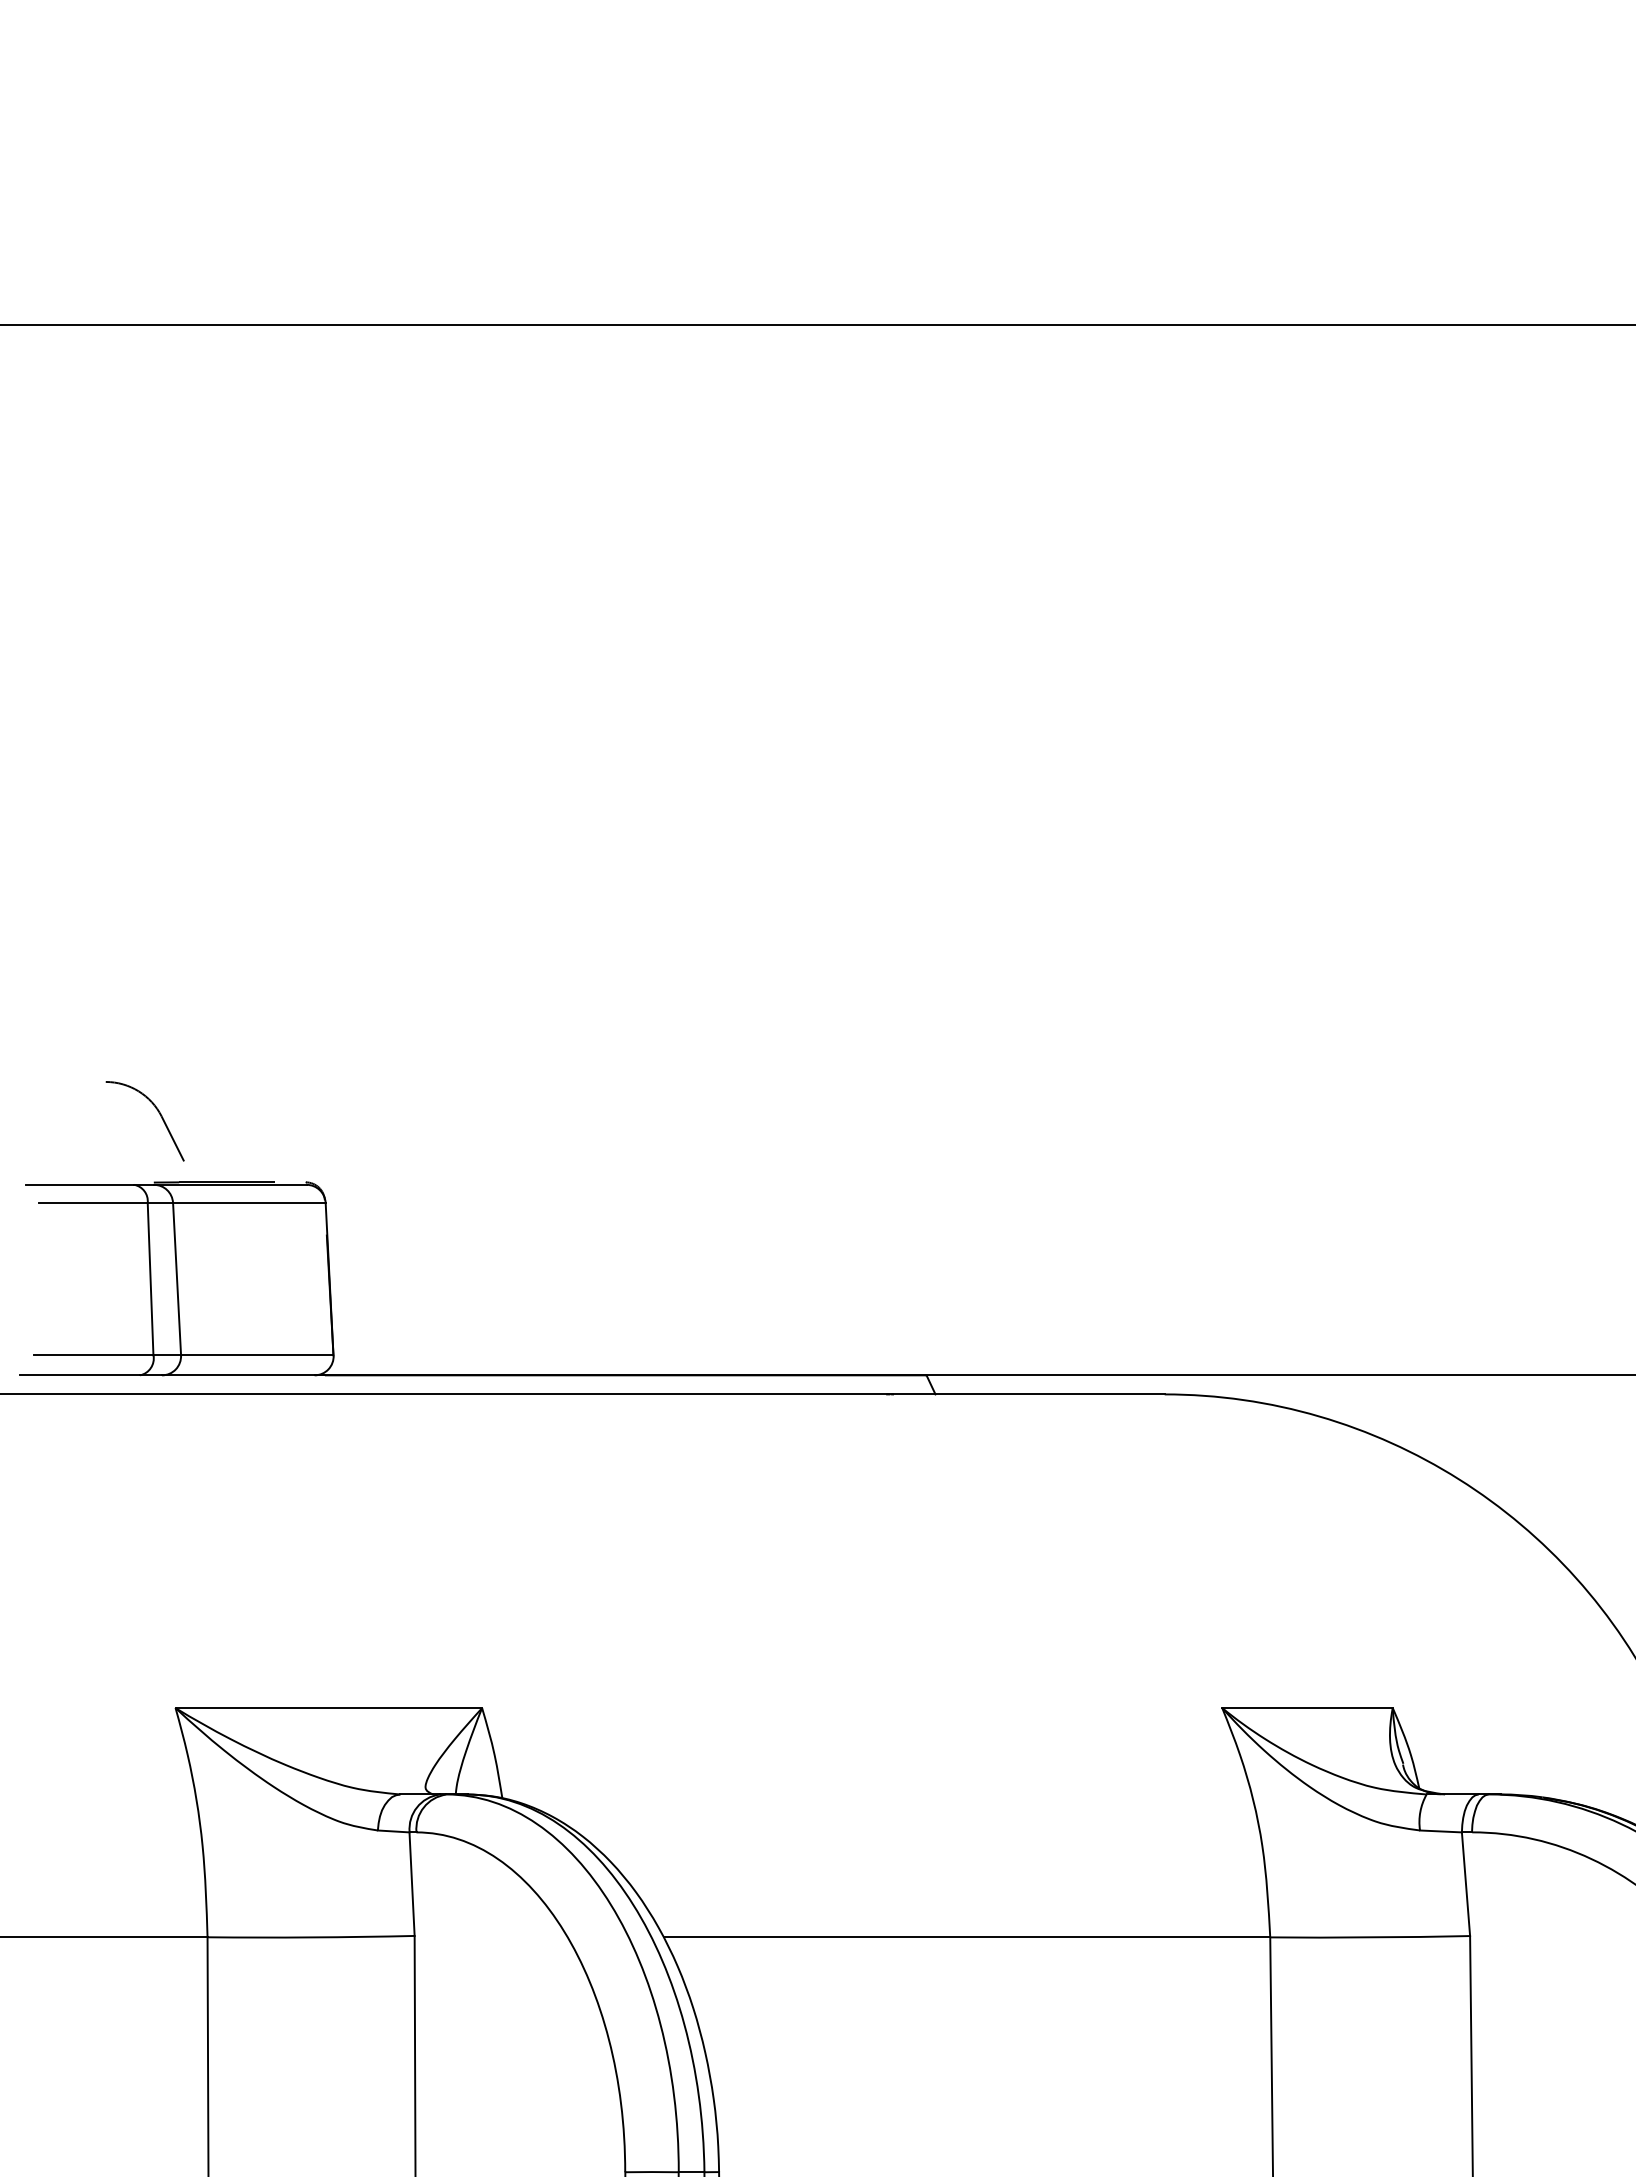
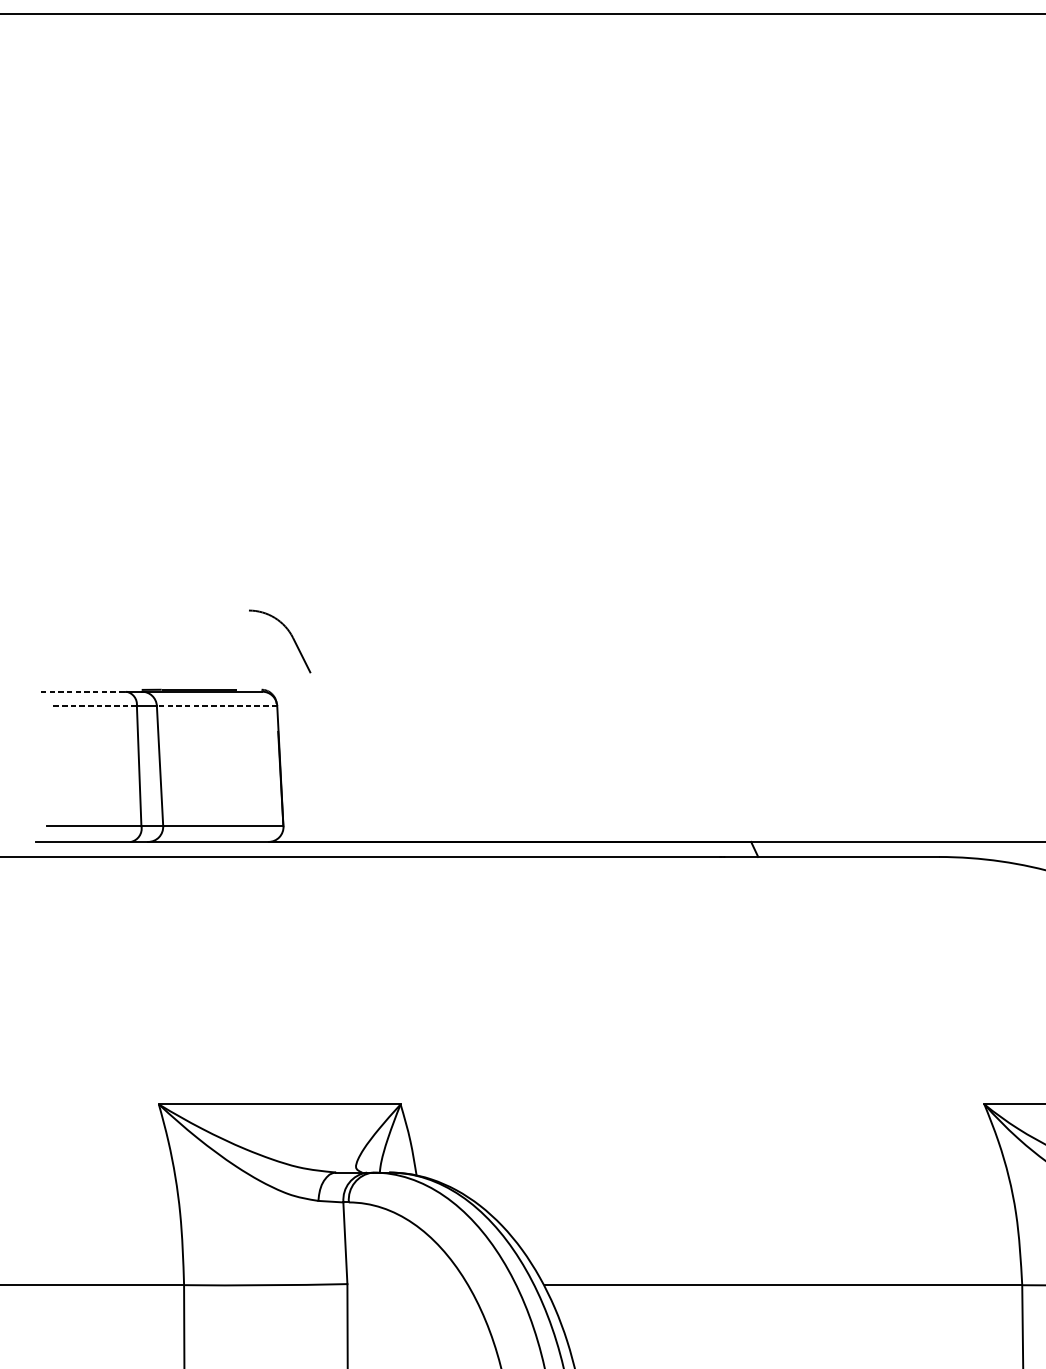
part: (157, 1111) -> (289, 633), moved
line: (80, 1184) -> (83, 691), solid -> dashed
line: (93, 1202) -> (94, 705), solid -> dashed
line: (248, 1202) -> (216, 705), solid -> dashed

